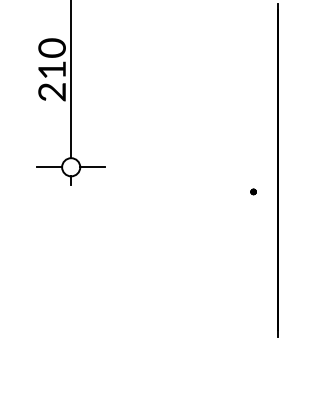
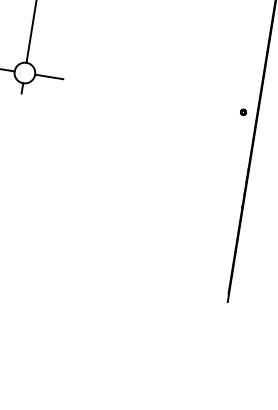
part: (253, 191) -> (243, 111), moved

